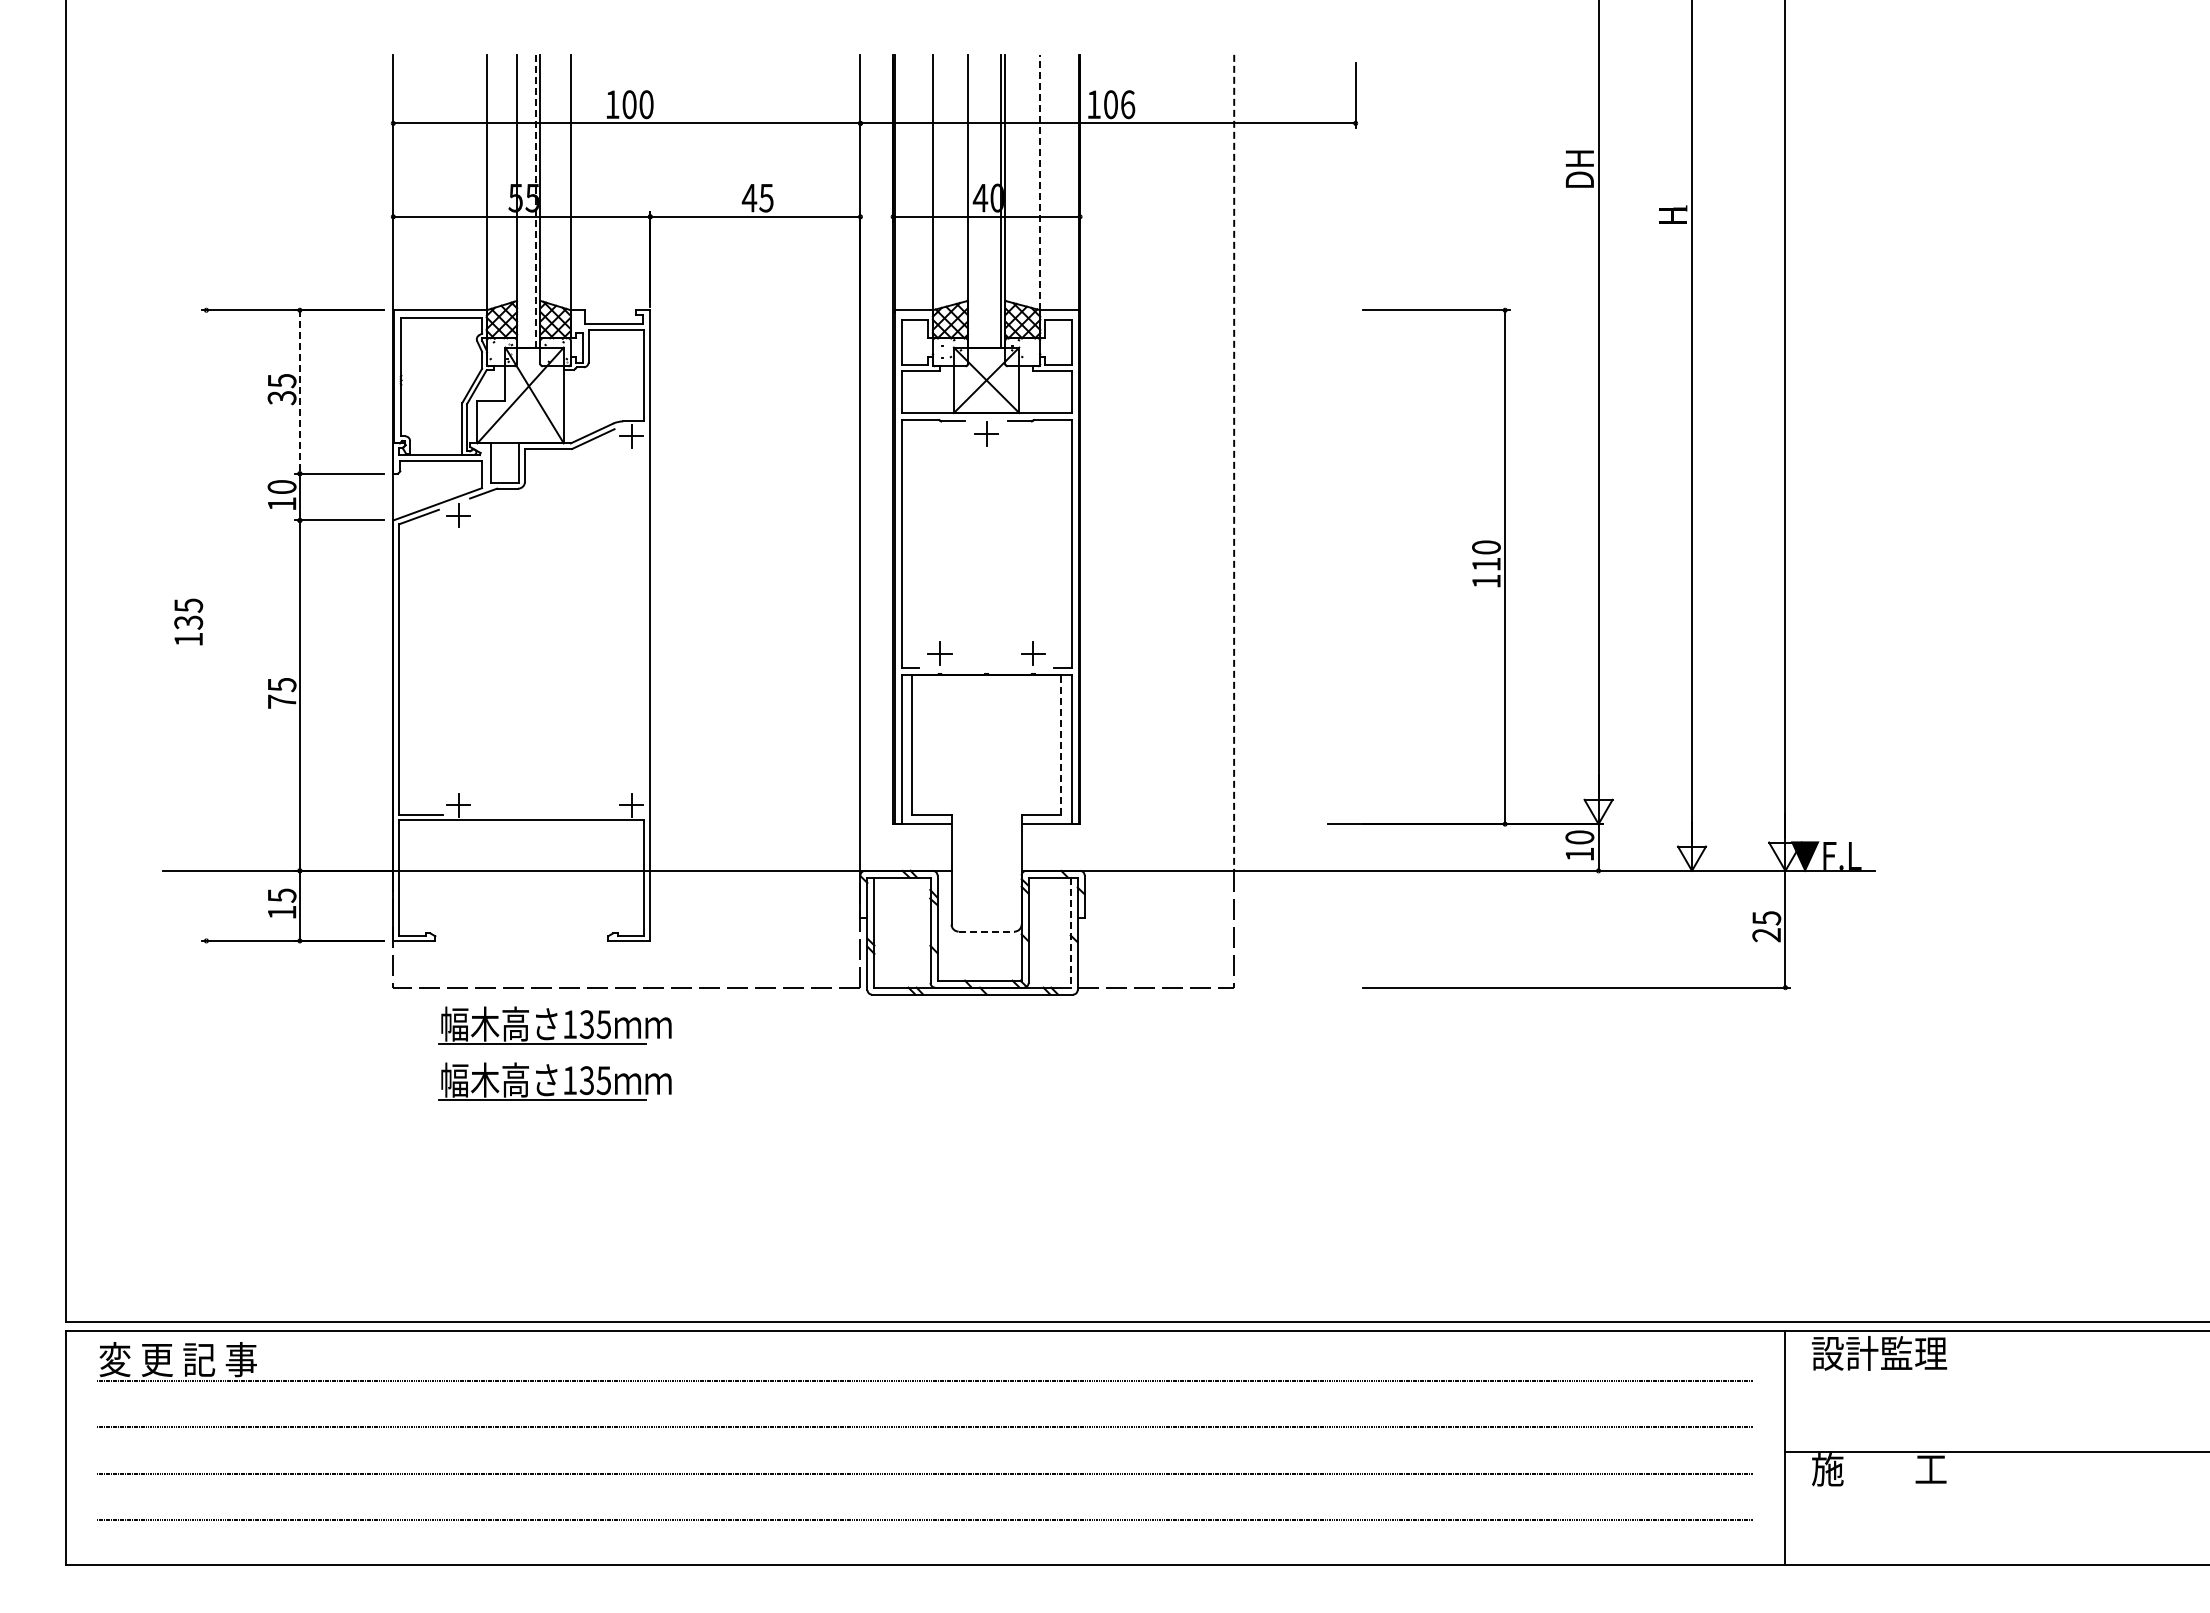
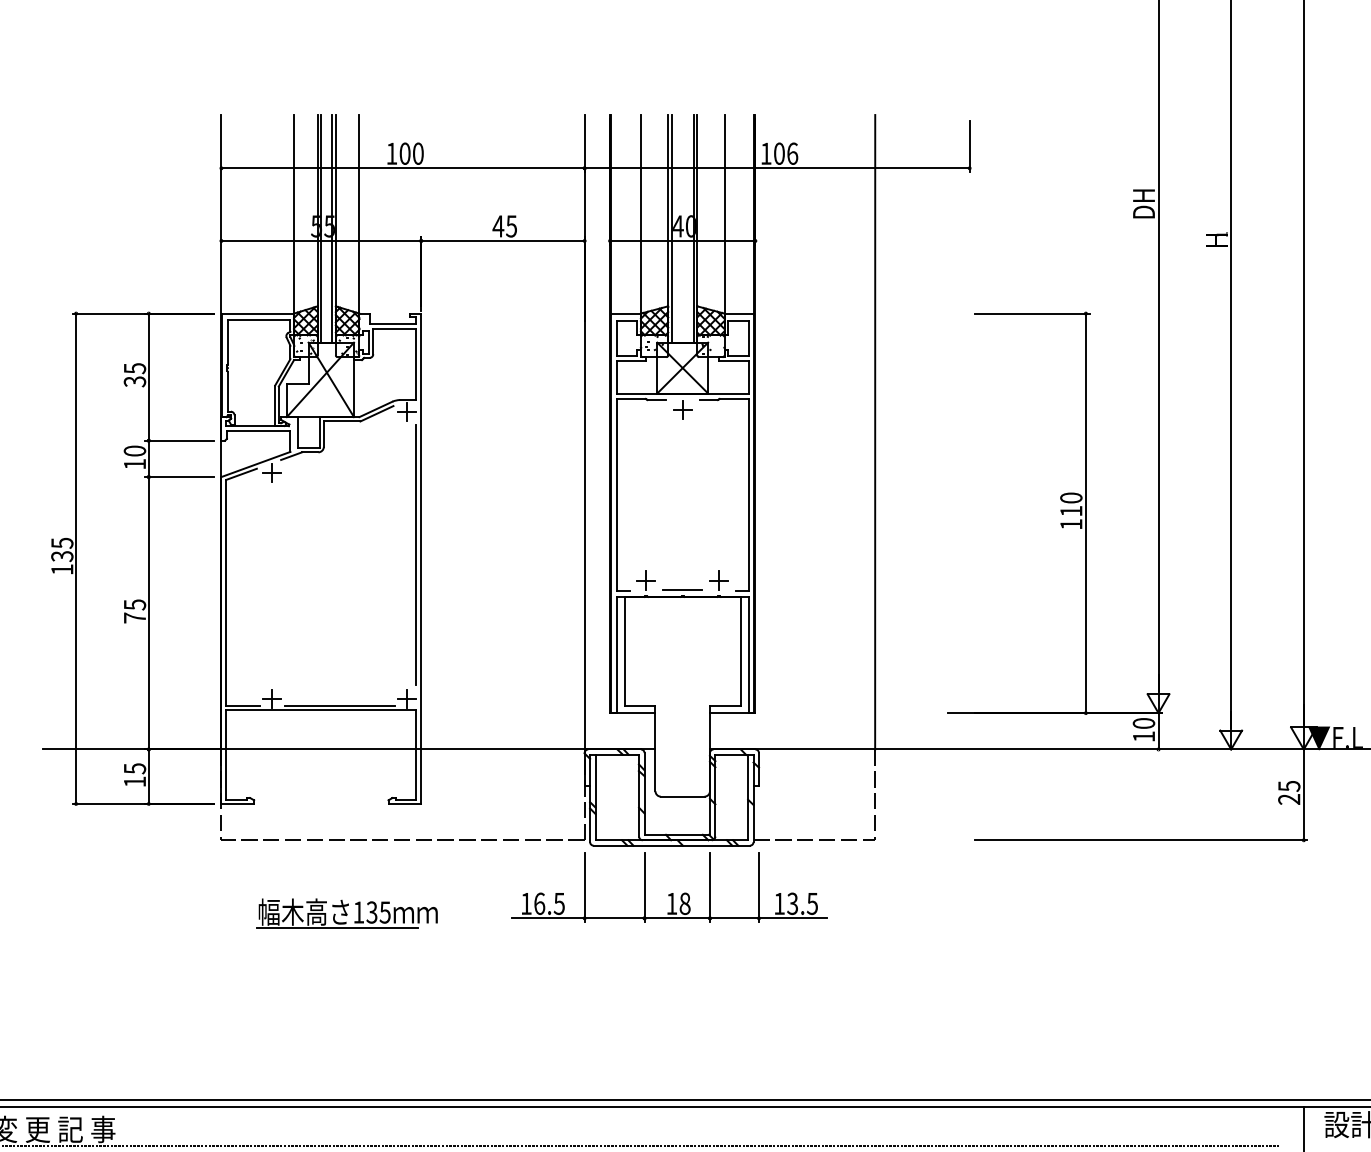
line: (1040, 182) -> (724, 214), dashed -> solid
line: (521, 200) -> (321, 228), added
line: (535, 200) -> (331, 228), dashed -> solid
line: (972, 200) -> (671, 228), added
line: (299, 392) -> (148, 377), dashed -> solid
line: (1234, 462) -> (875, 431), dashed -> solid
line: (644, 620) -> (416, 554), added
line: (206, 625) -> (76, 558), added
line: (986, 666) -> (682, 590), added
line: (1061, 744) -> (740, 651), dashed -> solid
line: (545, 814) -> (339, 705), added
line: (987, 931) -> (683, 796), dashed -> solid
line: (1070, 932) -> (747, 797), dashed -> solid
part: (554, 1025) -> (346, 869), removed
part: (972, 1055) -> (671, 893), added

